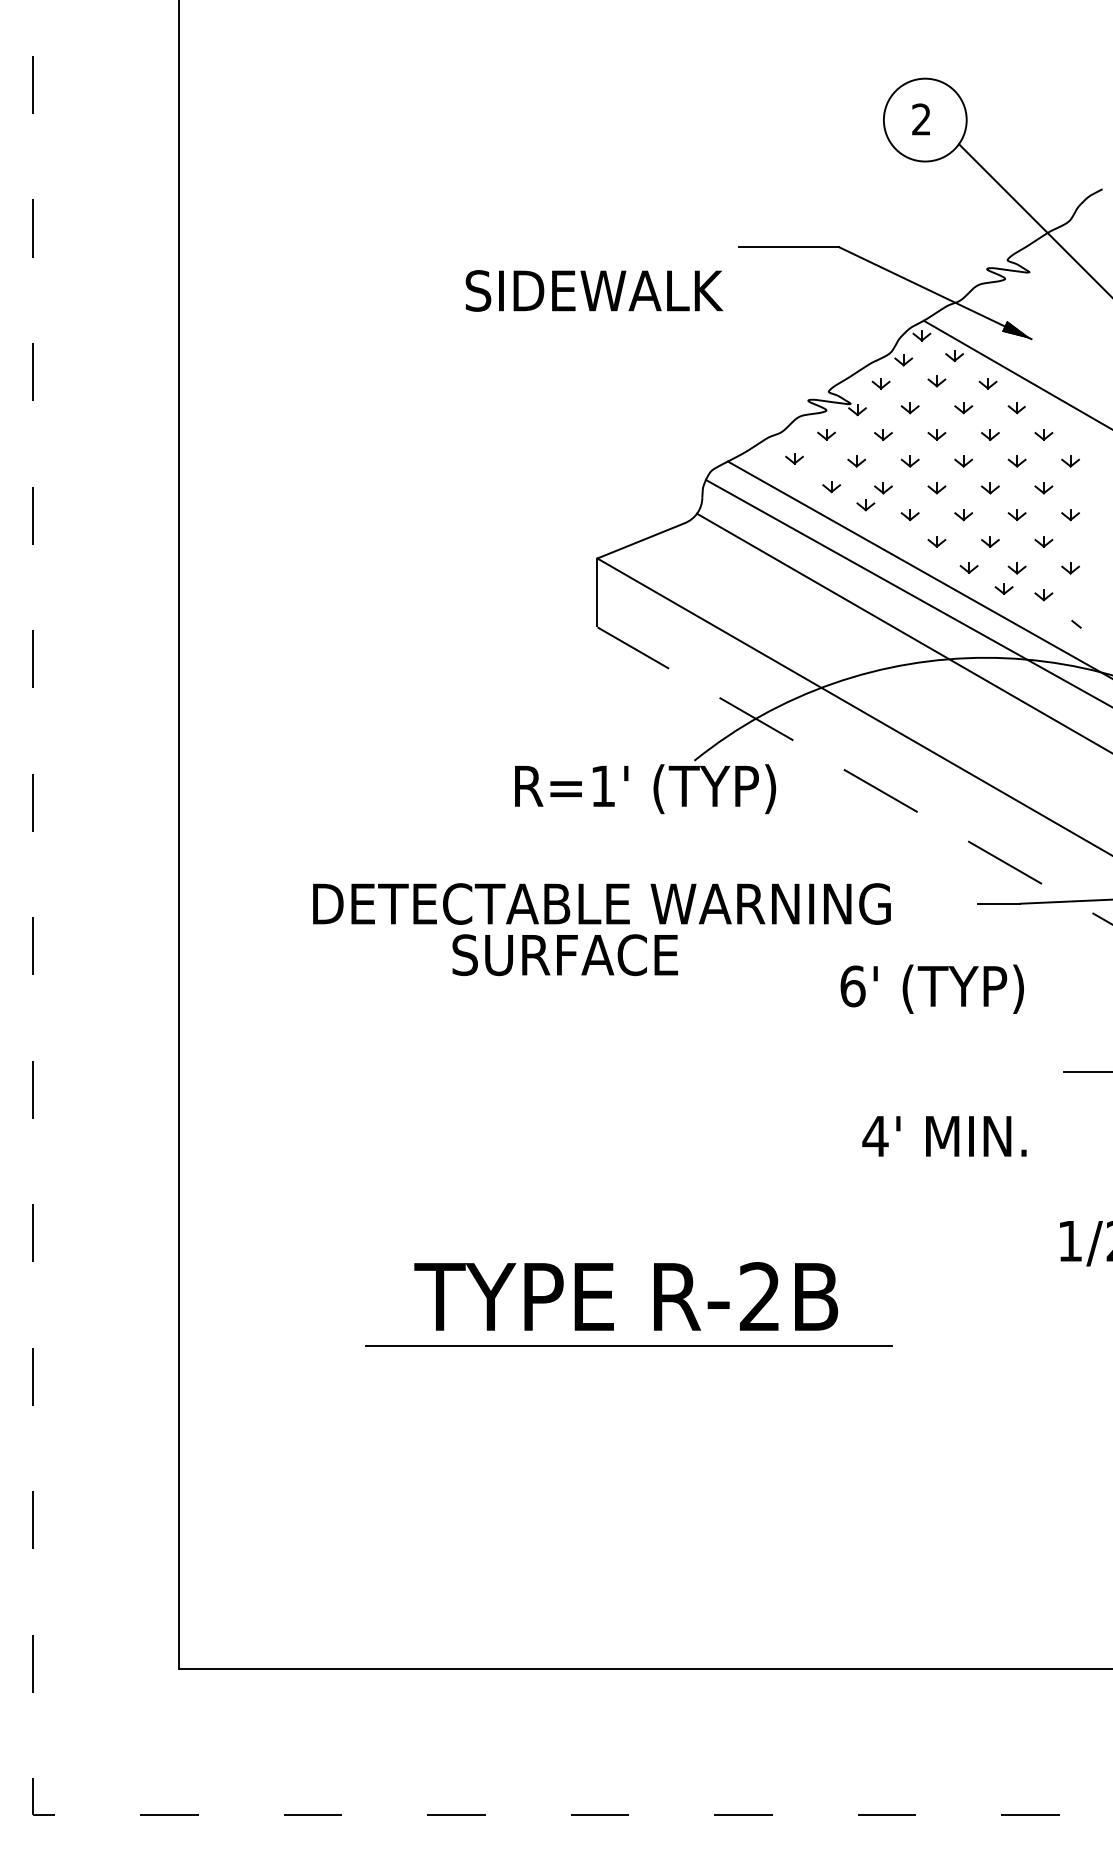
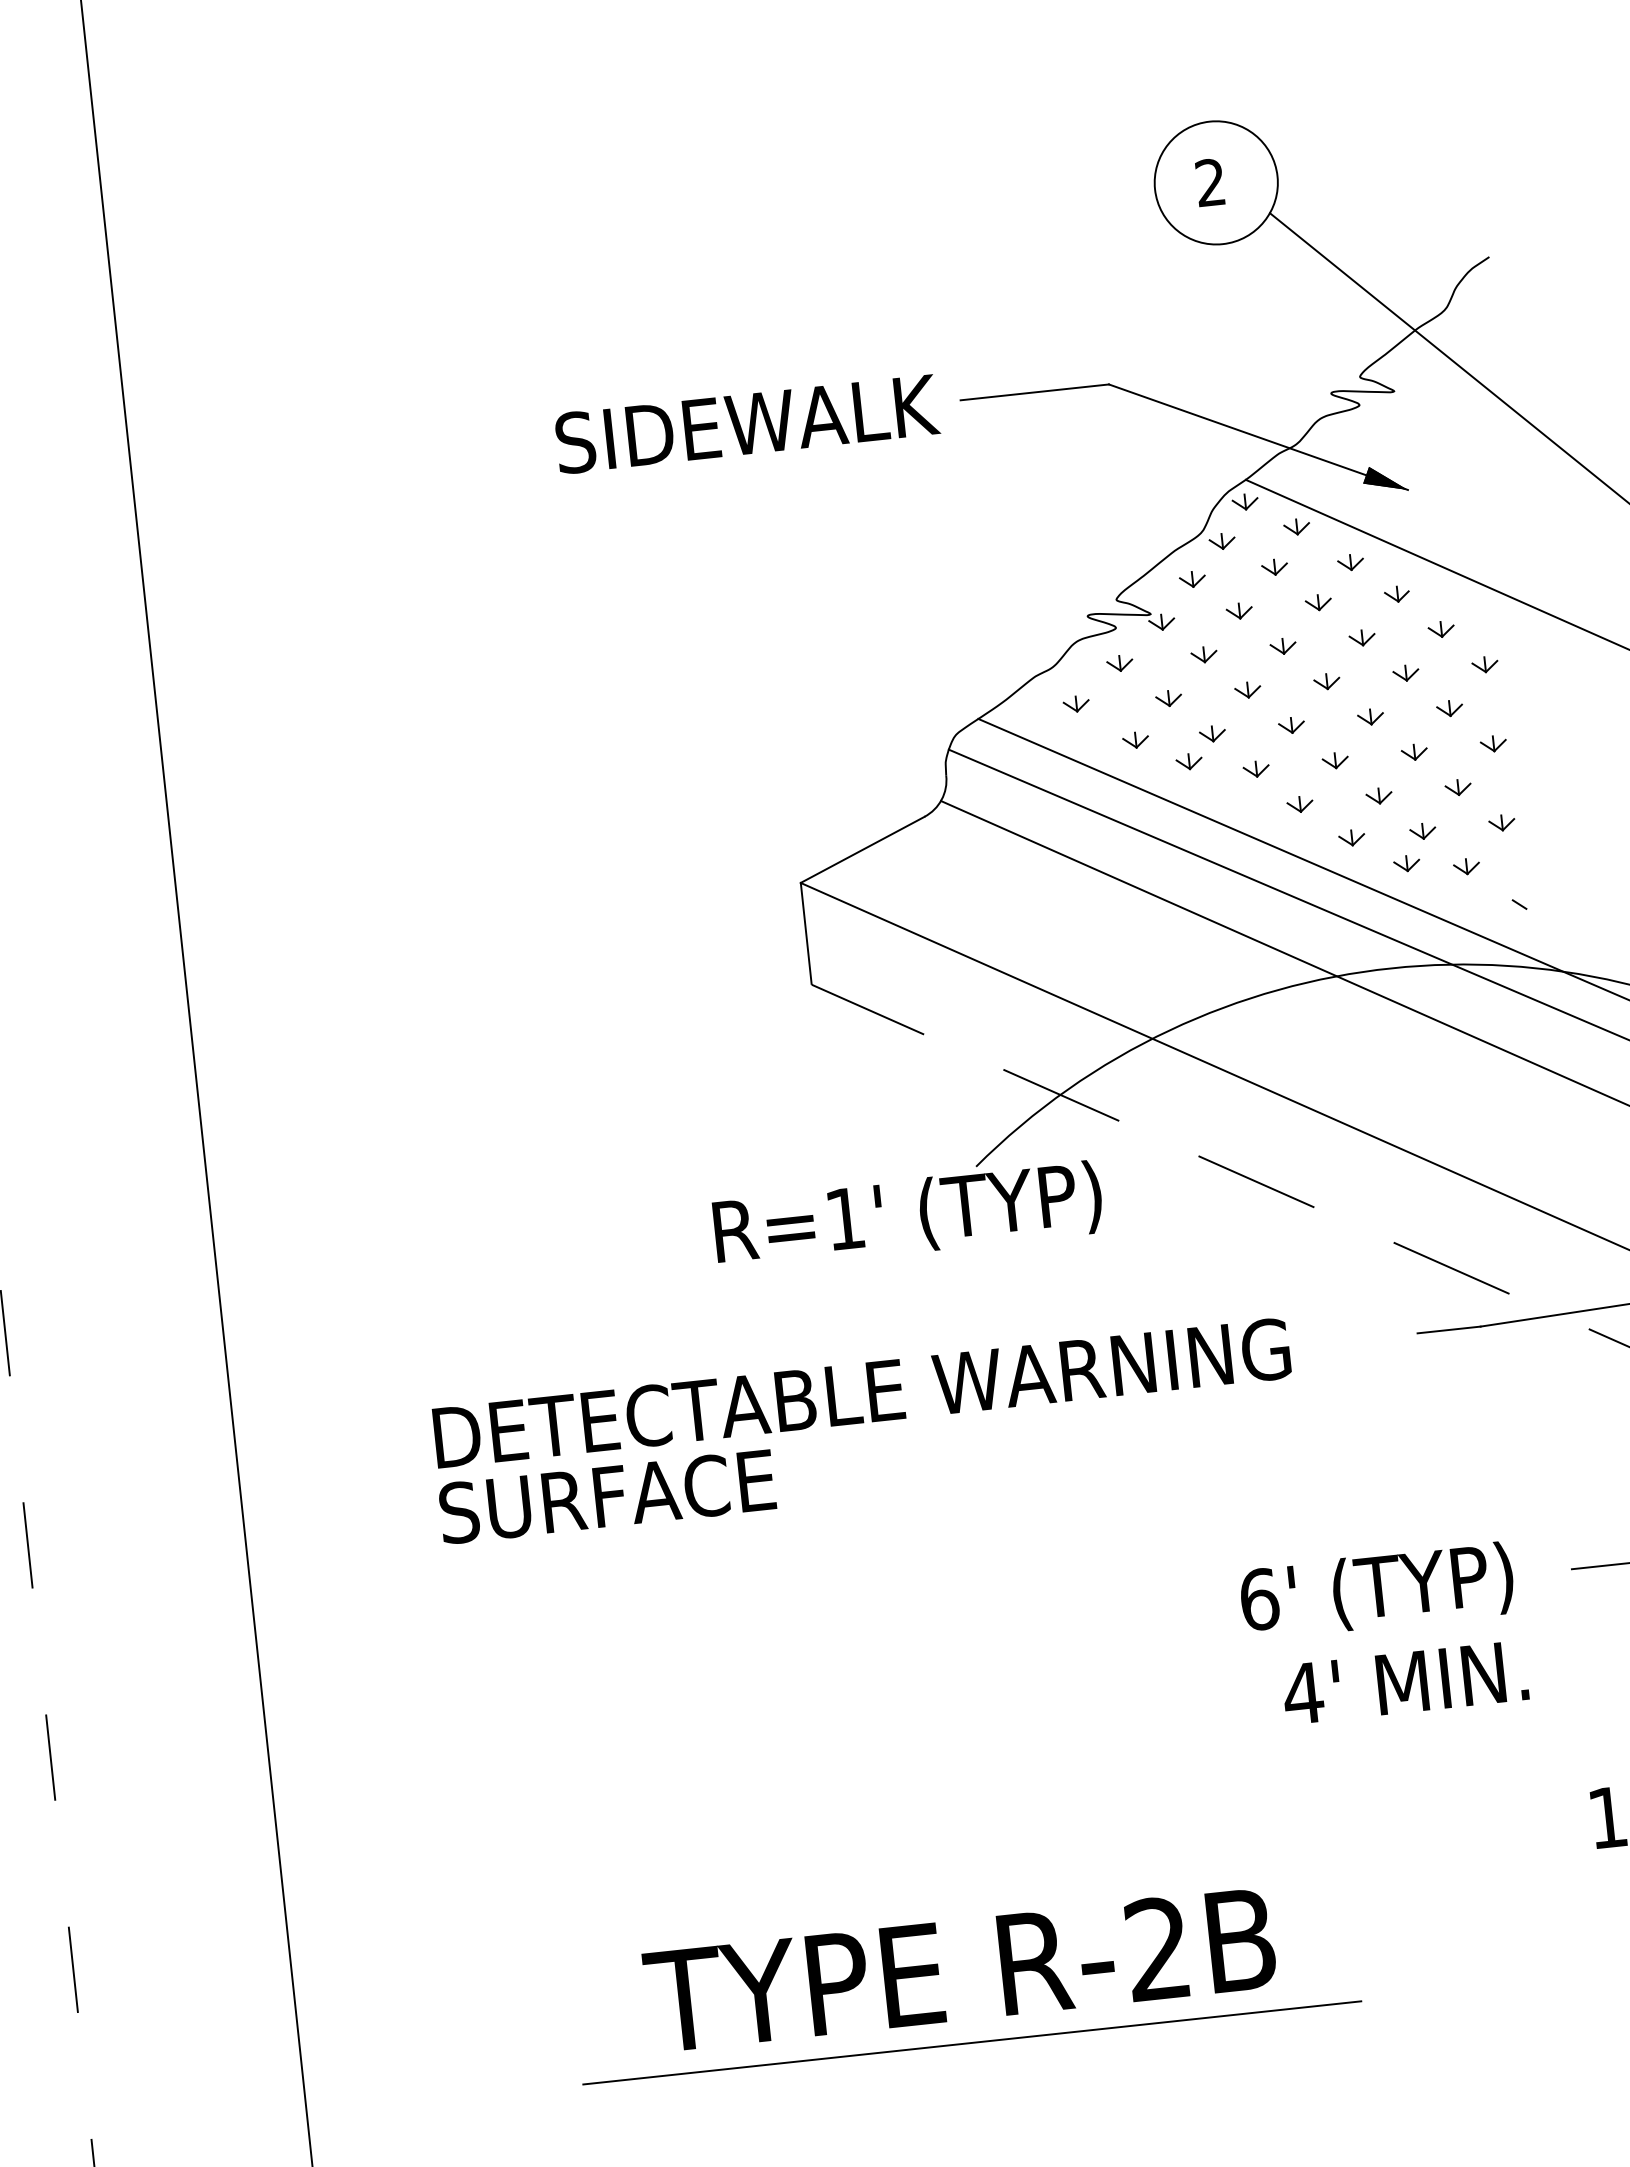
text: (594, 290) -> (747, 423), moved
text: (564, 955) -> (606, 1497), moved
text: (931, 988) -> (1375, 1590), moved

